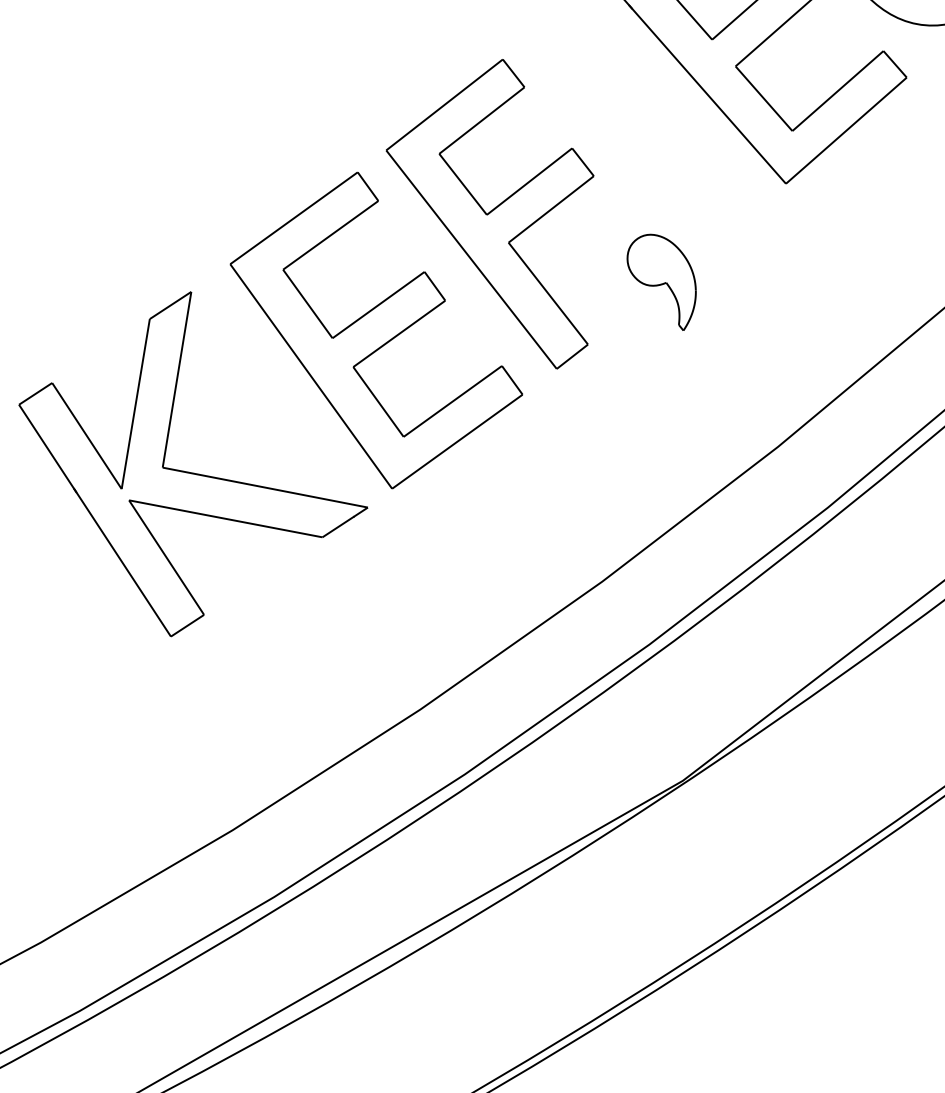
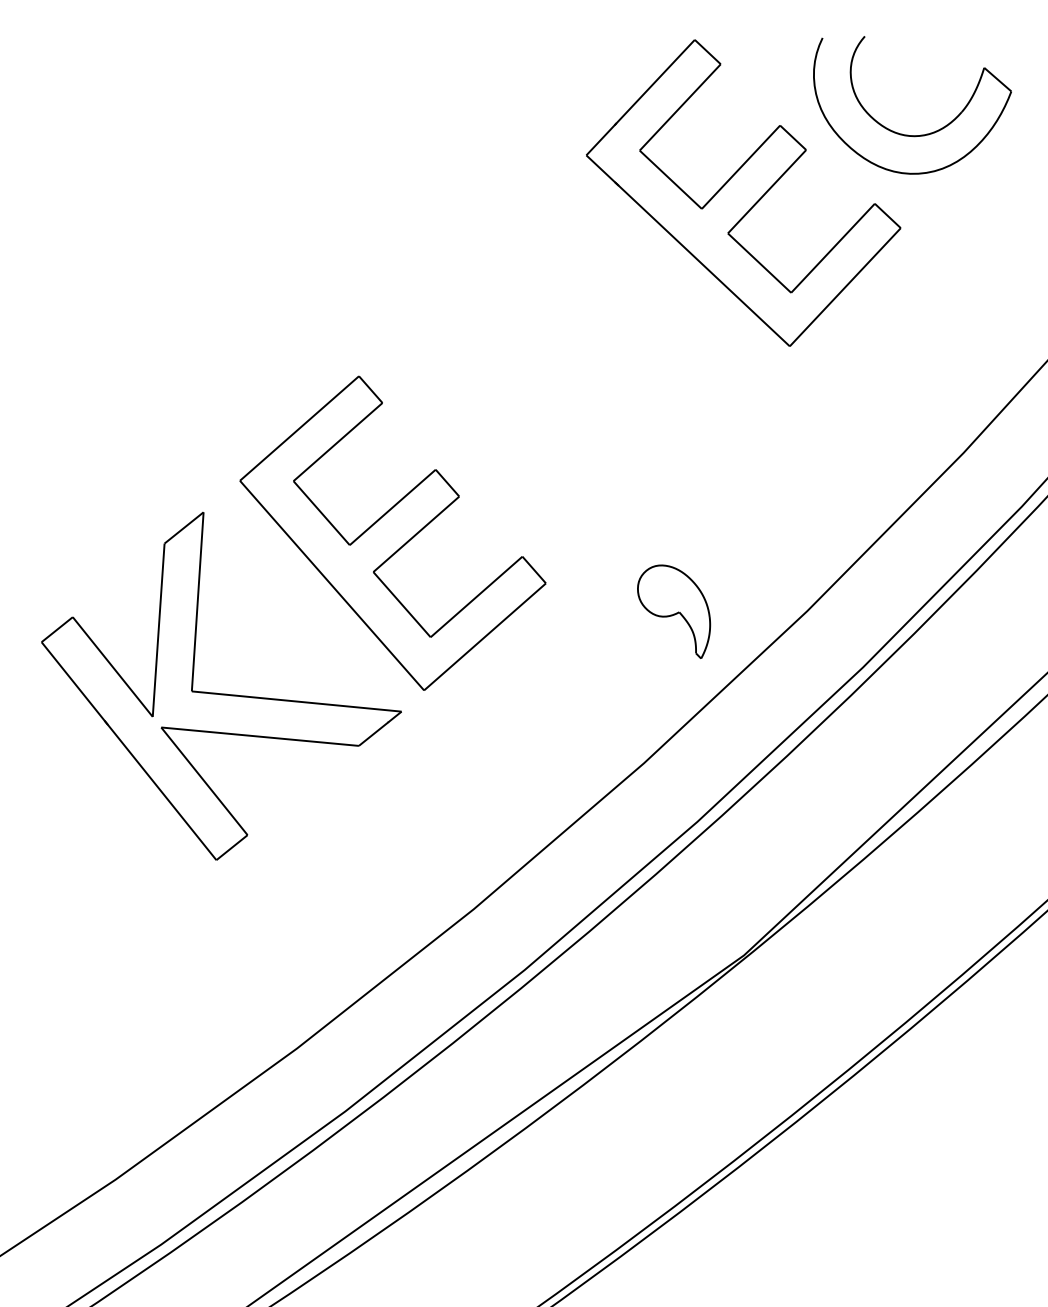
part: (491, 210) -> (496, 401), removed
part: (661, 281) -> (674, 611), moved

